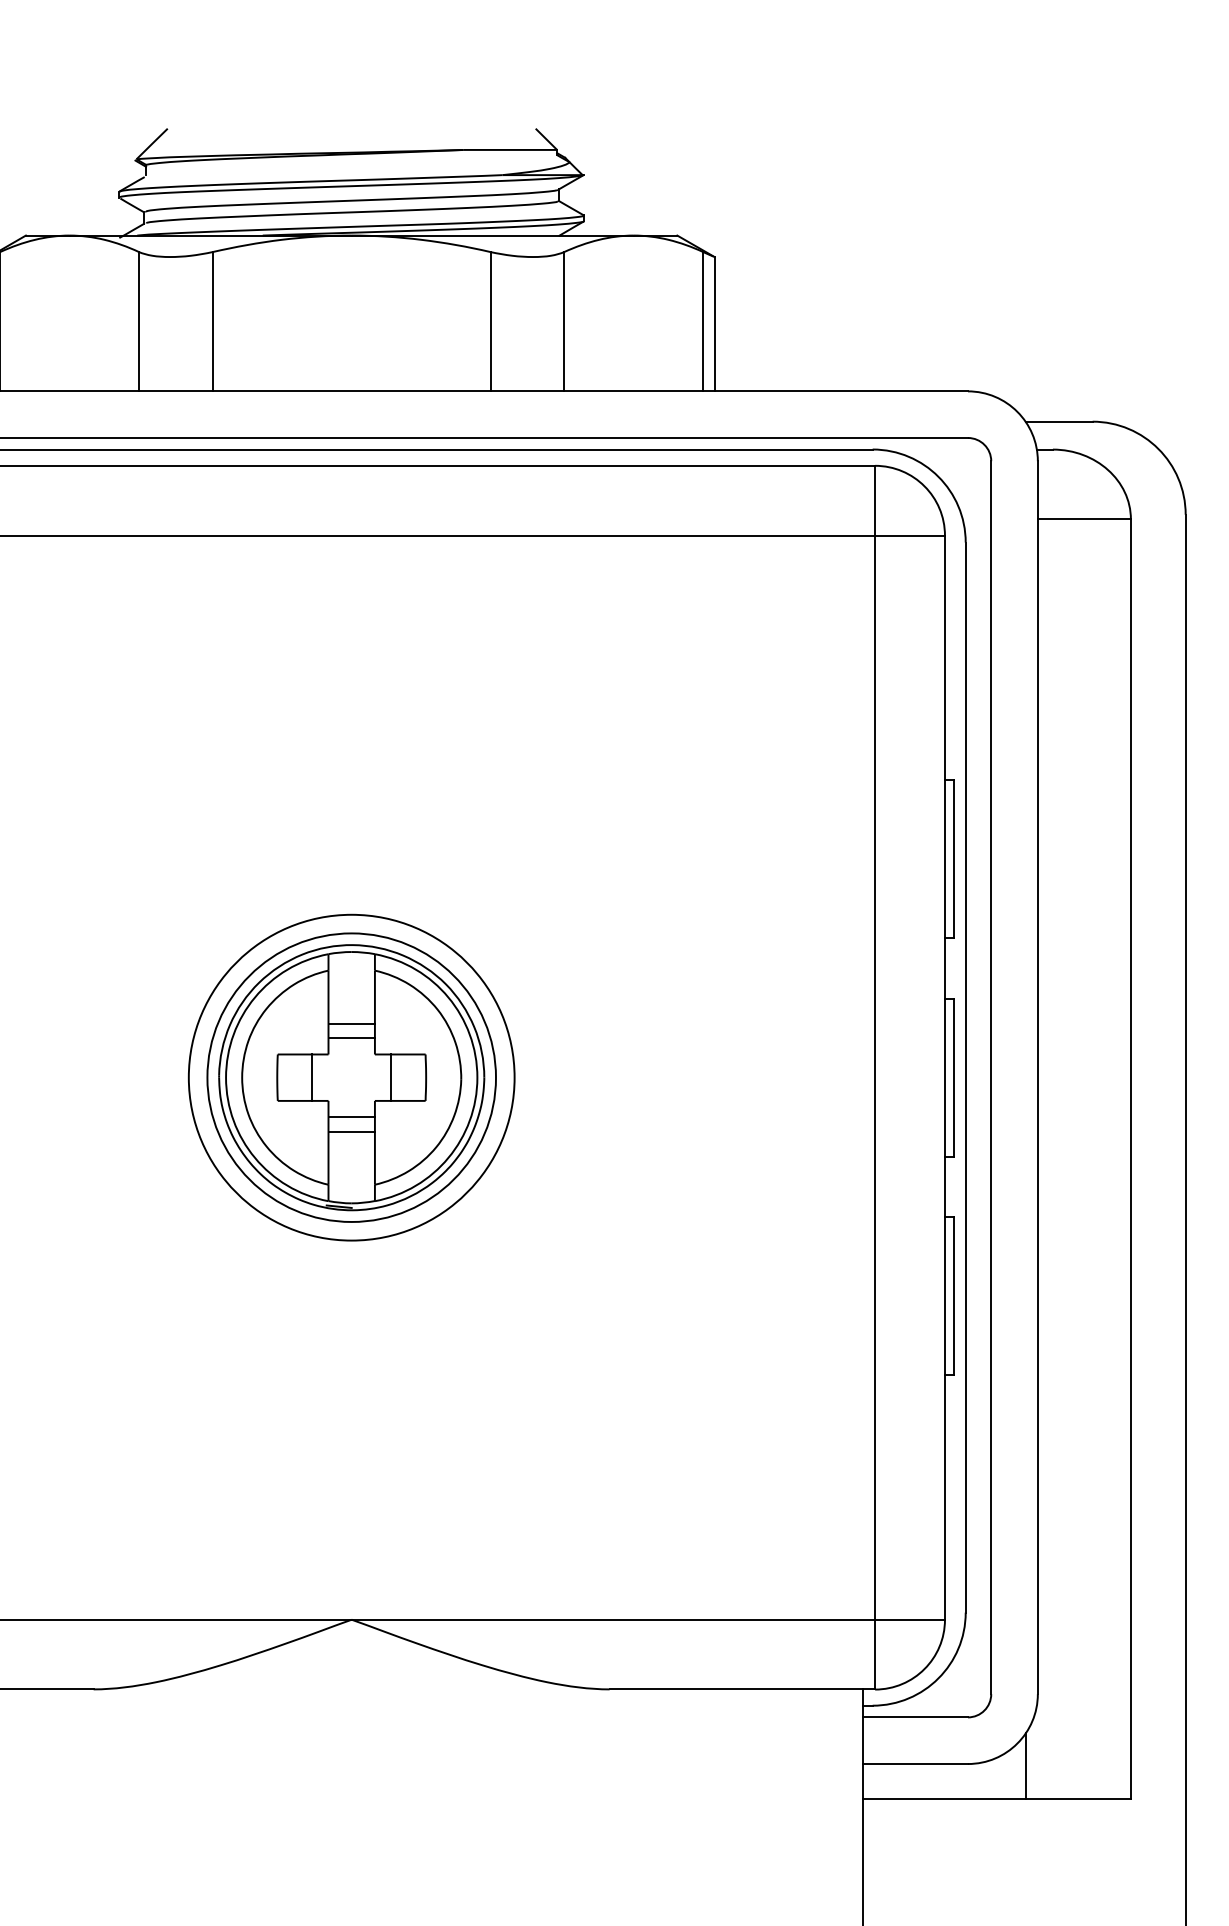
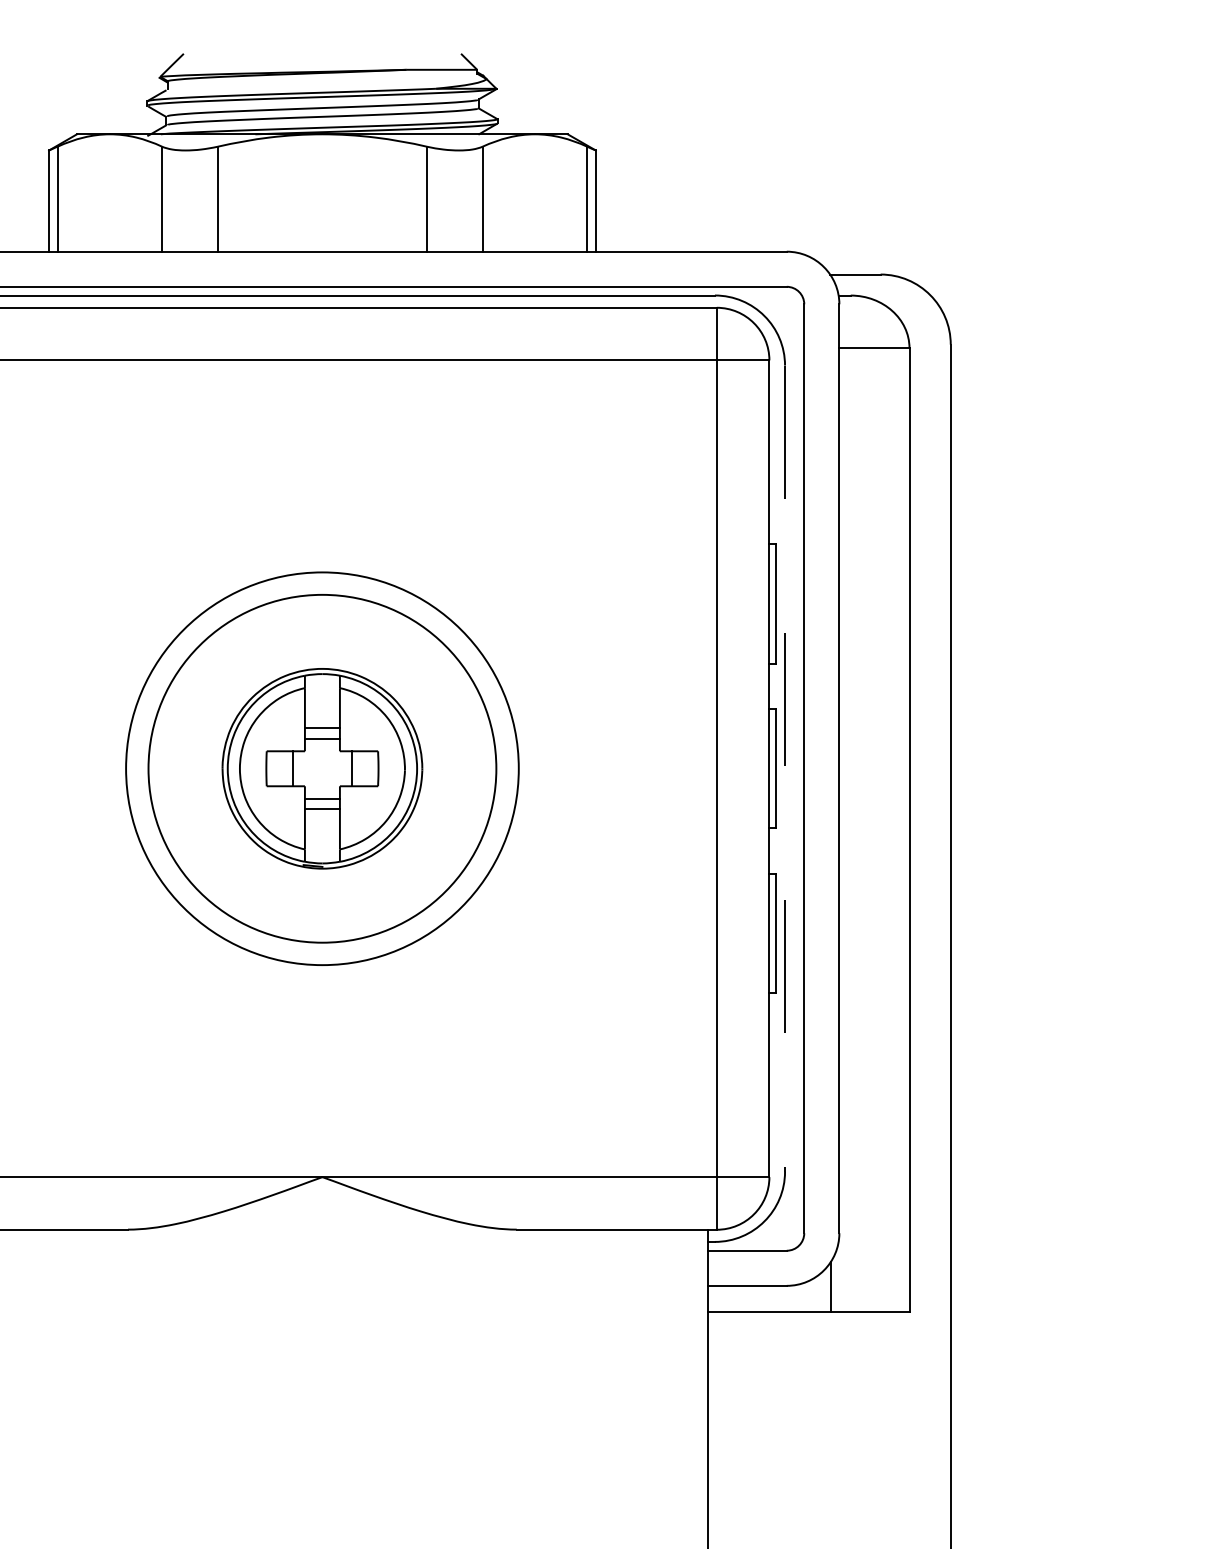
circle: (351, 1077) -> (322, 768), size x1.6
circle: (351, 1077) -> (322, 768), size x1.6
line: (966, 1078) -> (785, 769), solid -> dashed

